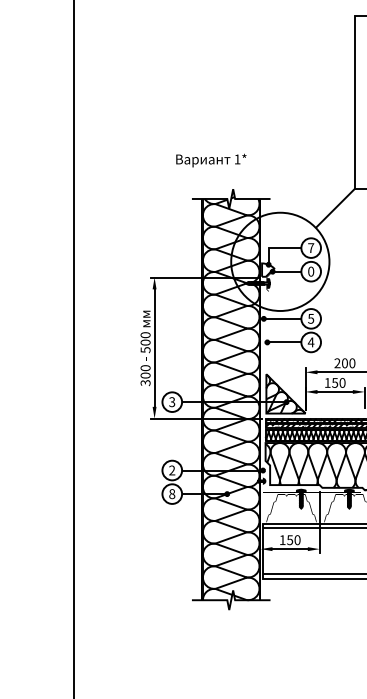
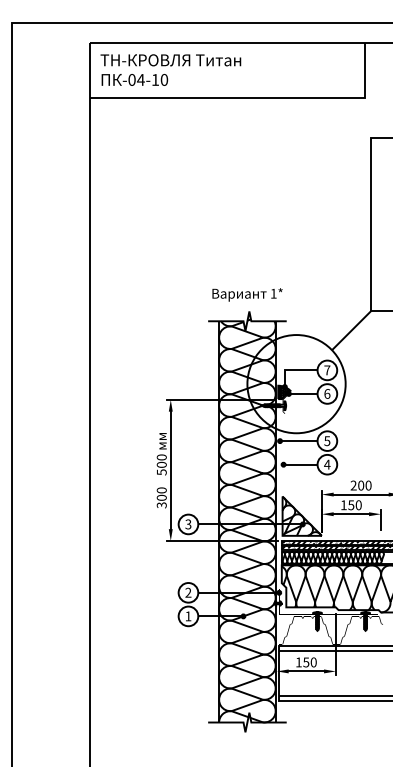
text: (211, 160) -> (247, 294), moved
hatch: (268, 270) -> (284, 392), added
text: (311, 271) -> (327, 393), 0 -> 6
text: (172, 494) -> (188, 616), 8 -> 1

